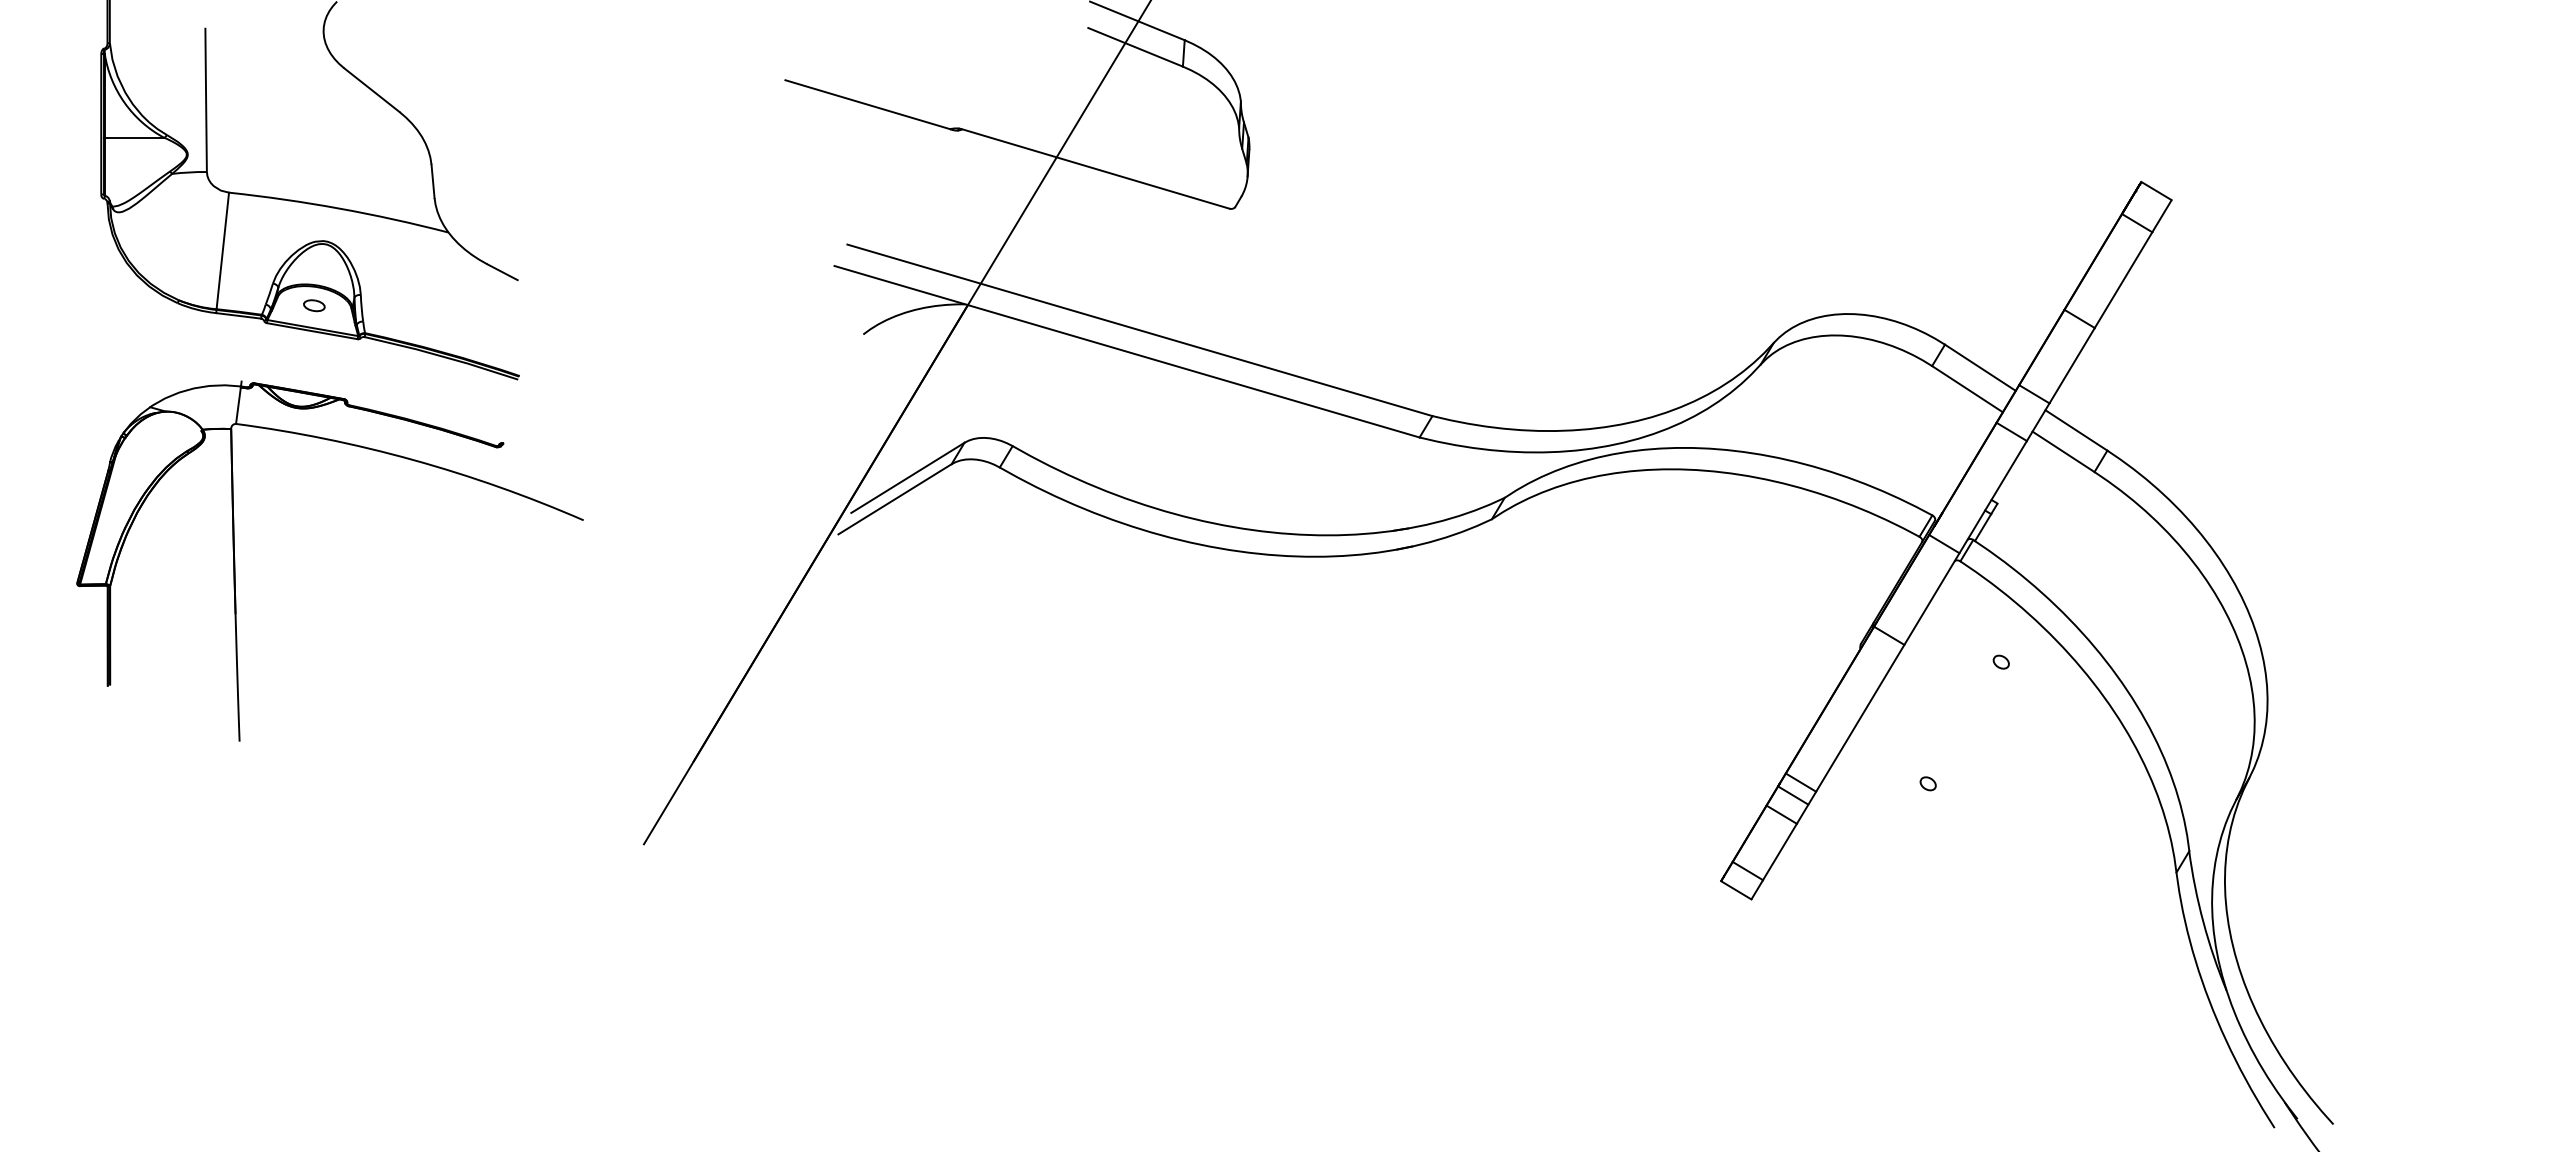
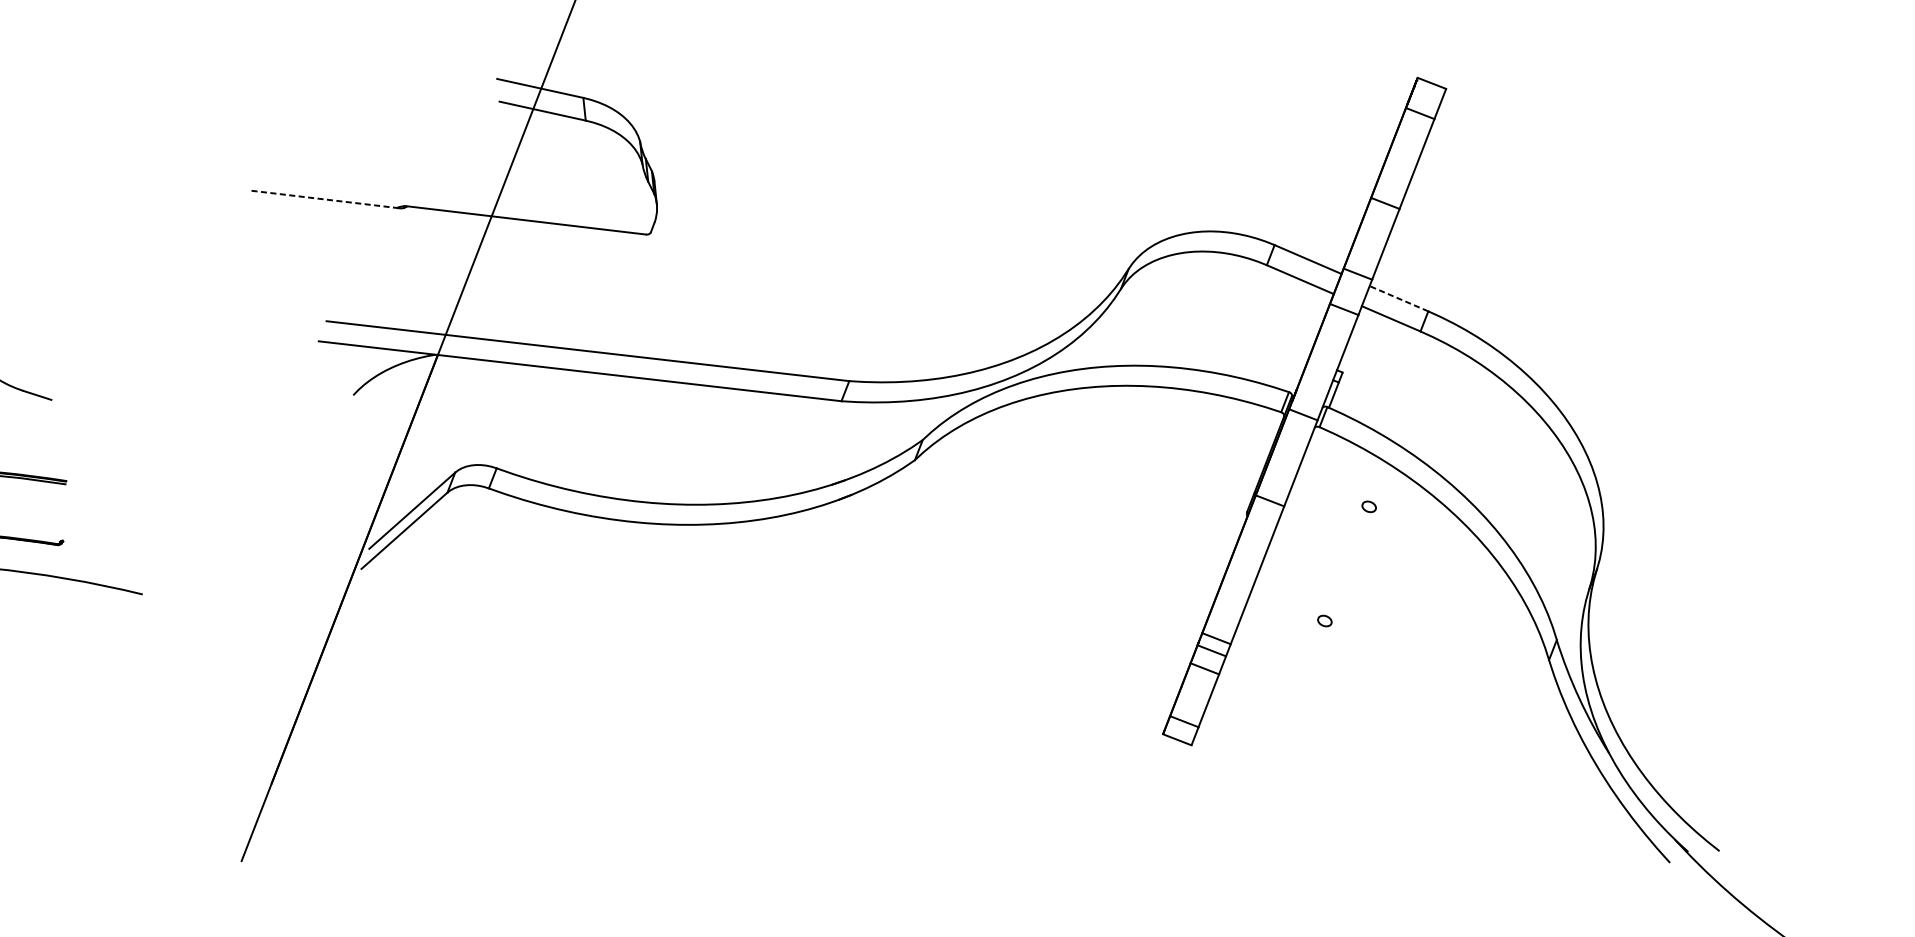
line: (868, 104) -> (323, 198), solid -> dashed
line: (2076, 430) -> (1399, 298), solid -> dashed

